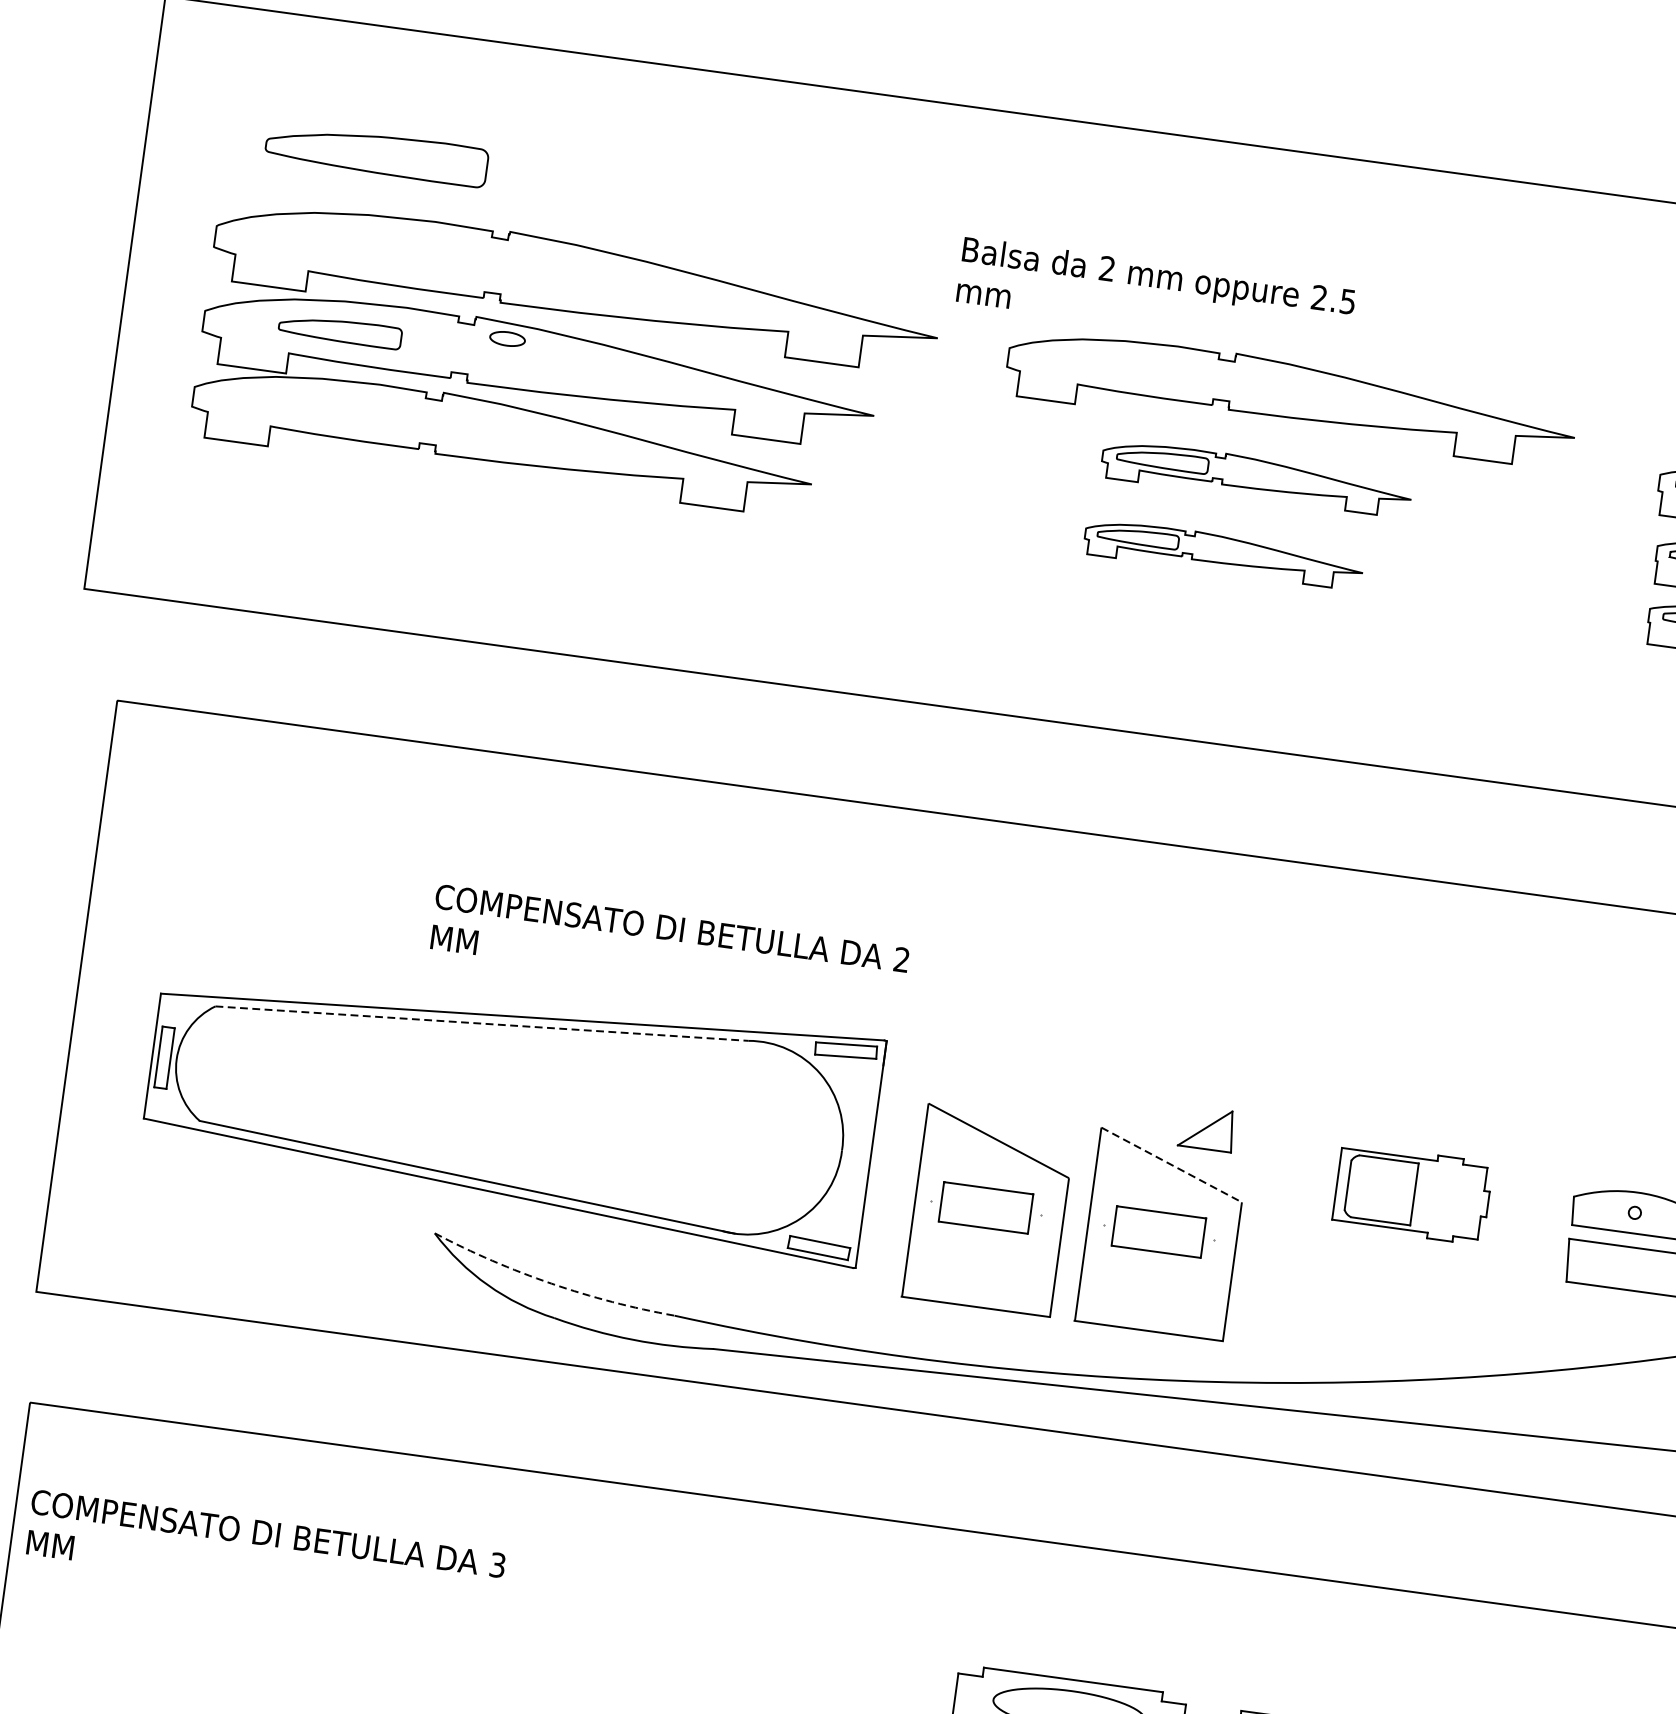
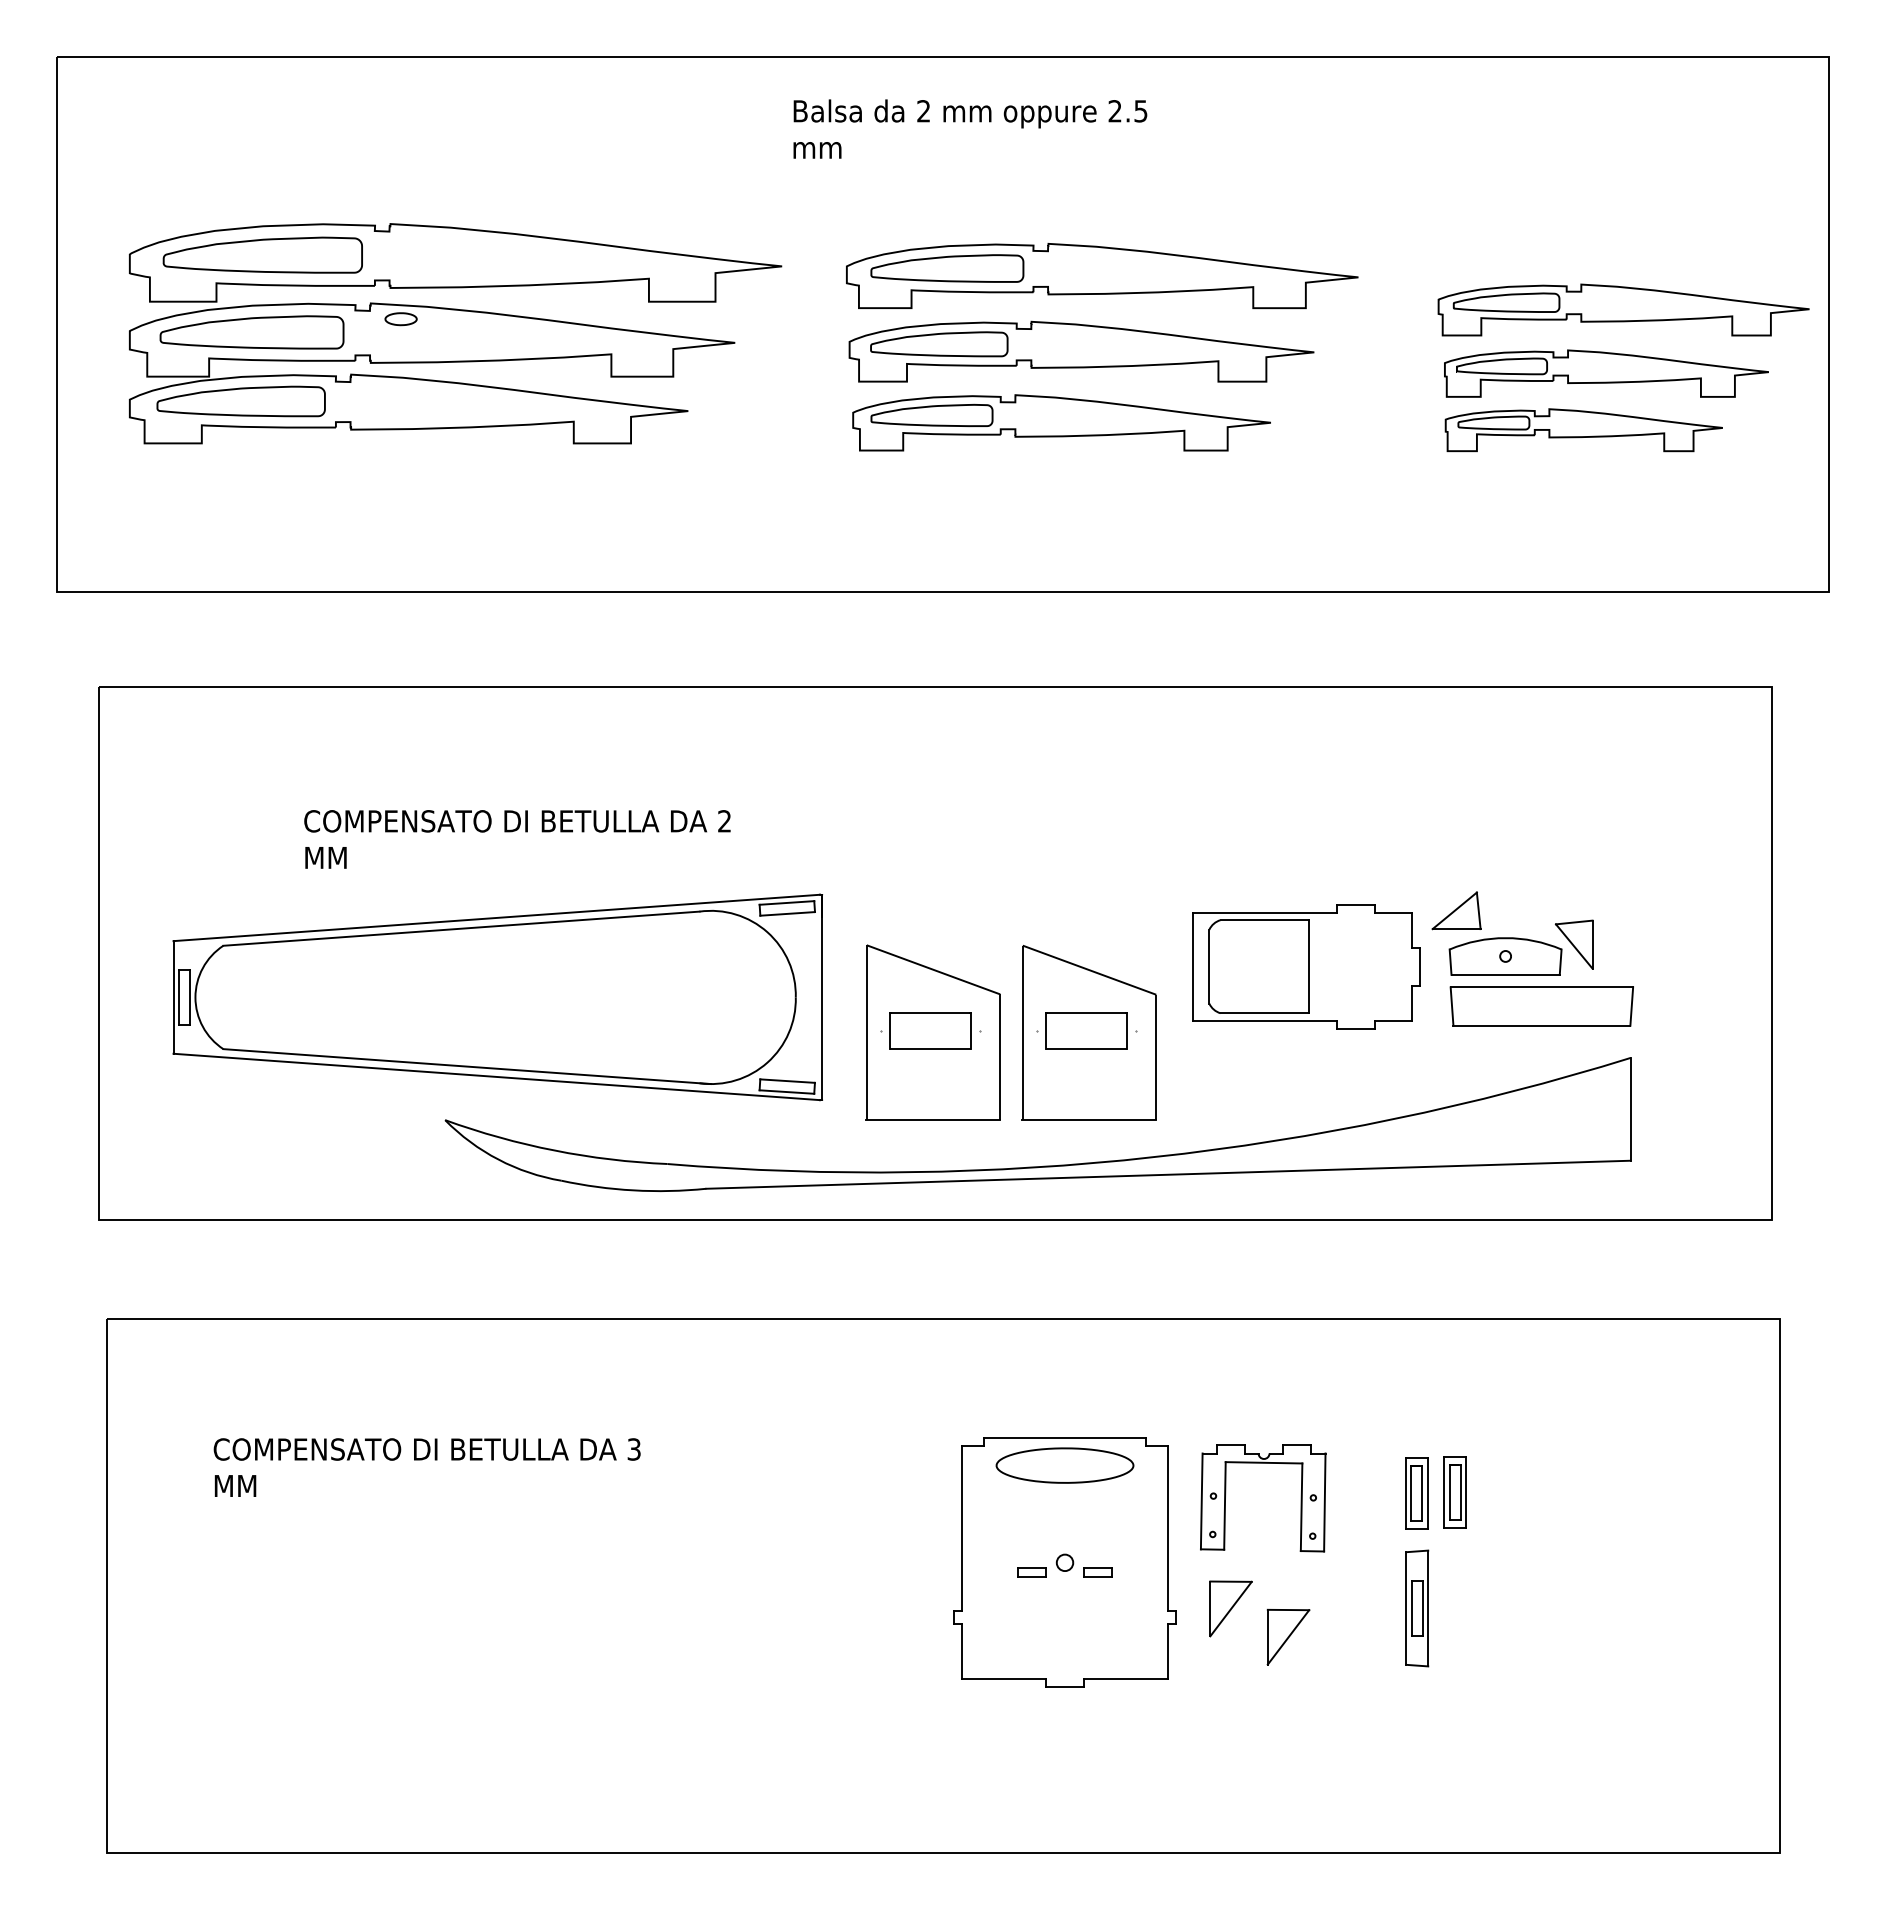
part: (376, 153) -> (262, 254), moved
text: (1156, 294) -> (970, 128), moved
part: (339, 331) -> (251, 332), size x1.67
part: (1120, 365) -> (947, 268), added
part: (317, 405) -> (240, 401), added
part: (1256, 478) -> (1081, 351), size x1.67
part: (1223, 553) -> (1061, 422), size x1.67
text: (669, 948) -> (517, 839), moved
line: (482, 1023) -> (461, 928), dashed -> solid
part: (1207, 1128) -> (1456, 910), moved
line: (1172, 1165) -> (1090, 970), dashed -> solid
part: (1412, 1193) -> (1306, 966), size x1.67
arc: (551, 1283) -> (554, 1150), dashed -> solid
text: (264, 1553) -> (426, 1467), moved

